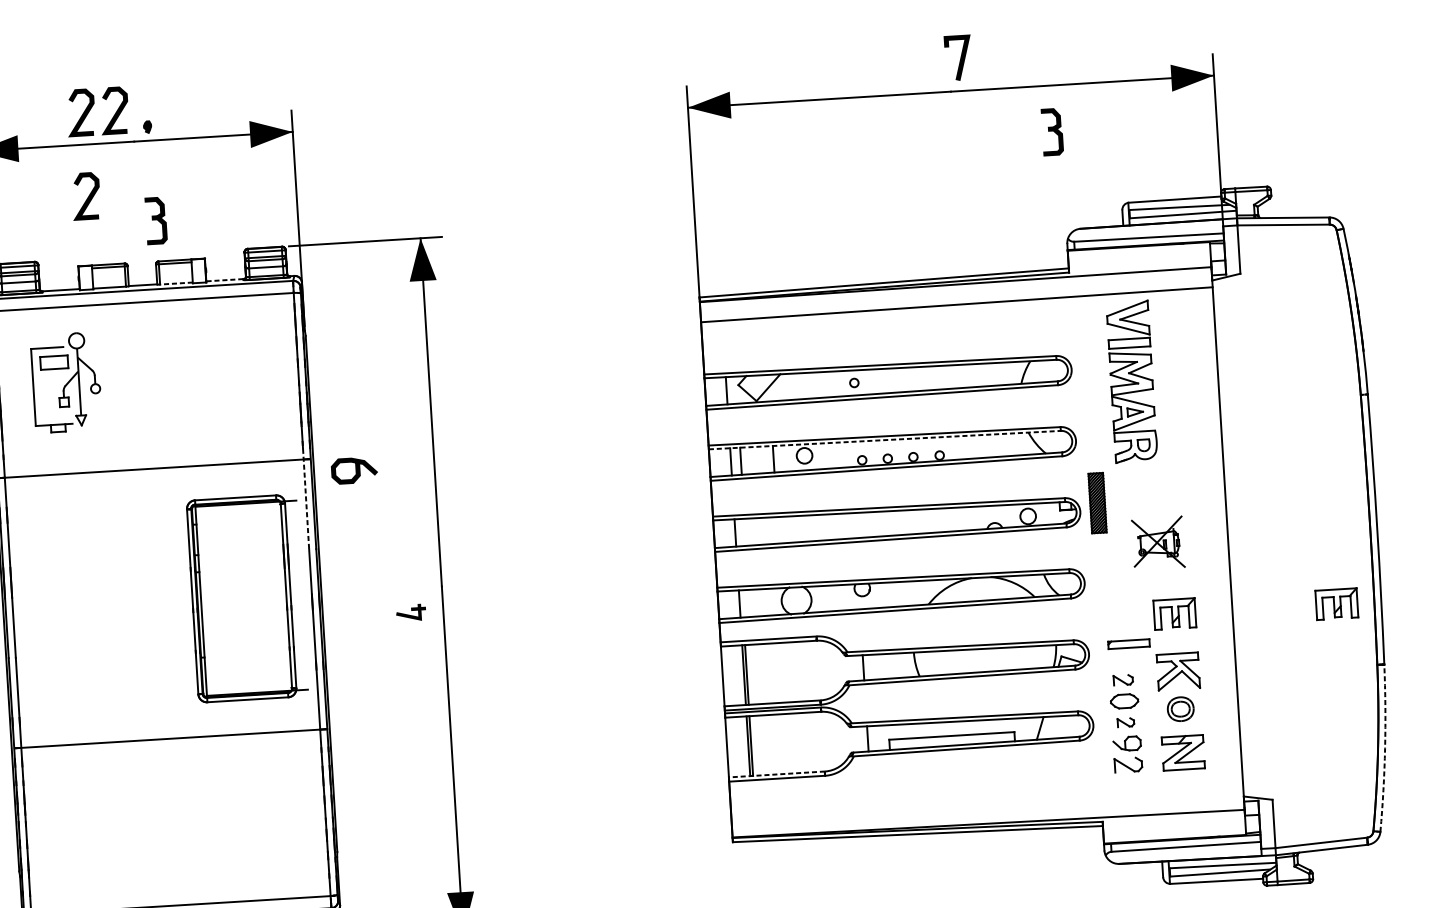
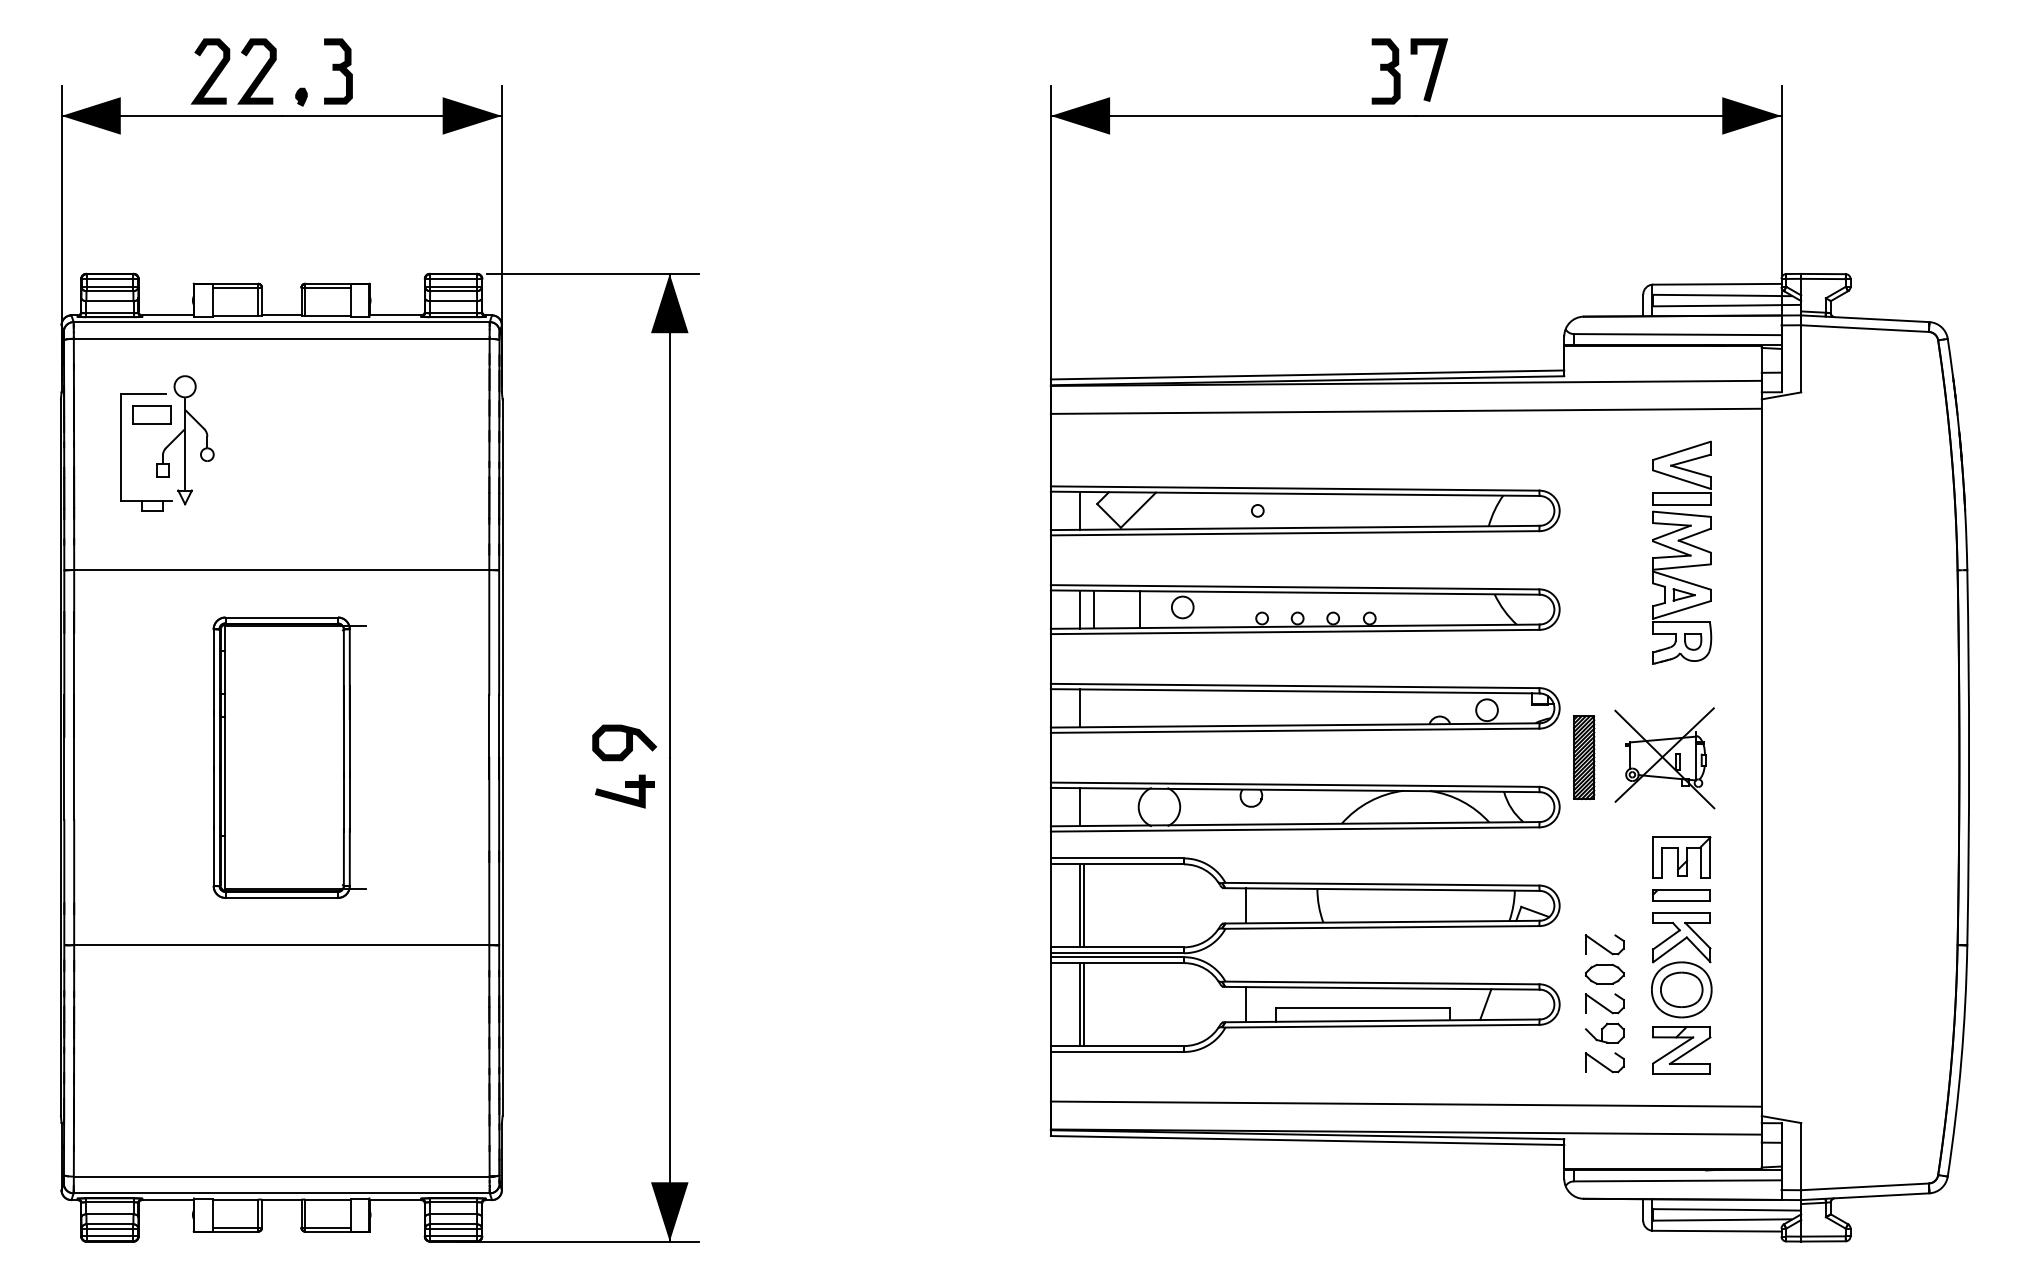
part: (1051, 132) -> (1385, 71), moved
curve: (87, 197) -> (212, 189), removed
part: (156, 220) -> (338, 71), moved
line: (224, 280) -> (395, 315), dashed -> solid
line: (176, 283) -> (328, 315), dashed -> solid
part: (1132, 381) -> (1682, 552), moved
line: (885, 440) -> (1295, 592), dashed -> solid
curve: (355, 470) -> (626, 742), moved
line: (306, 495) -> (489, 620), dashed -> solid
part: (1097, 502) -> (1584, 757), moved
part: (1158, 543) -> (1664, 758), size x1.43
part: (247, 598) -> (289, 757), moved
part: (1336, 603) -> (1906, 857), removed
part: (410, 612) -> (624, 791), size x1.43
part: (1128, 644) -> (1681, 895), moved
part: (1123, 679) -> (1604, 944), size x1.43
part: (1180, 708) -> (1681, 989), size x1.67
part: (1125, 722) -> (1604, 1003), size x1.67
arc: (1385, 748) -> (1961, 1061), dashed -> solid
line: (776, 774) -> (1117, 1046), dashed -> solid
line: (986, 803) -> (1405, 1103), added

